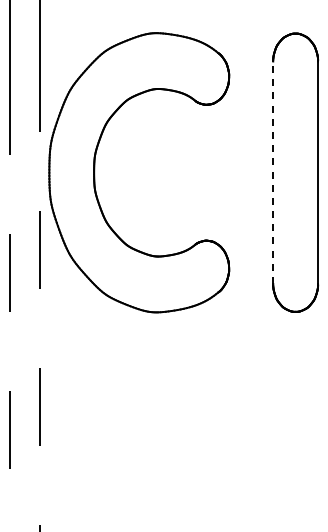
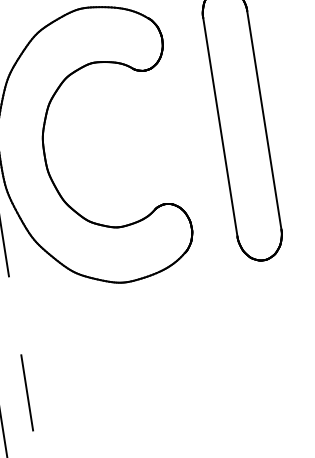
line: (273, 172) -> (220, 126), dashed -> solid

